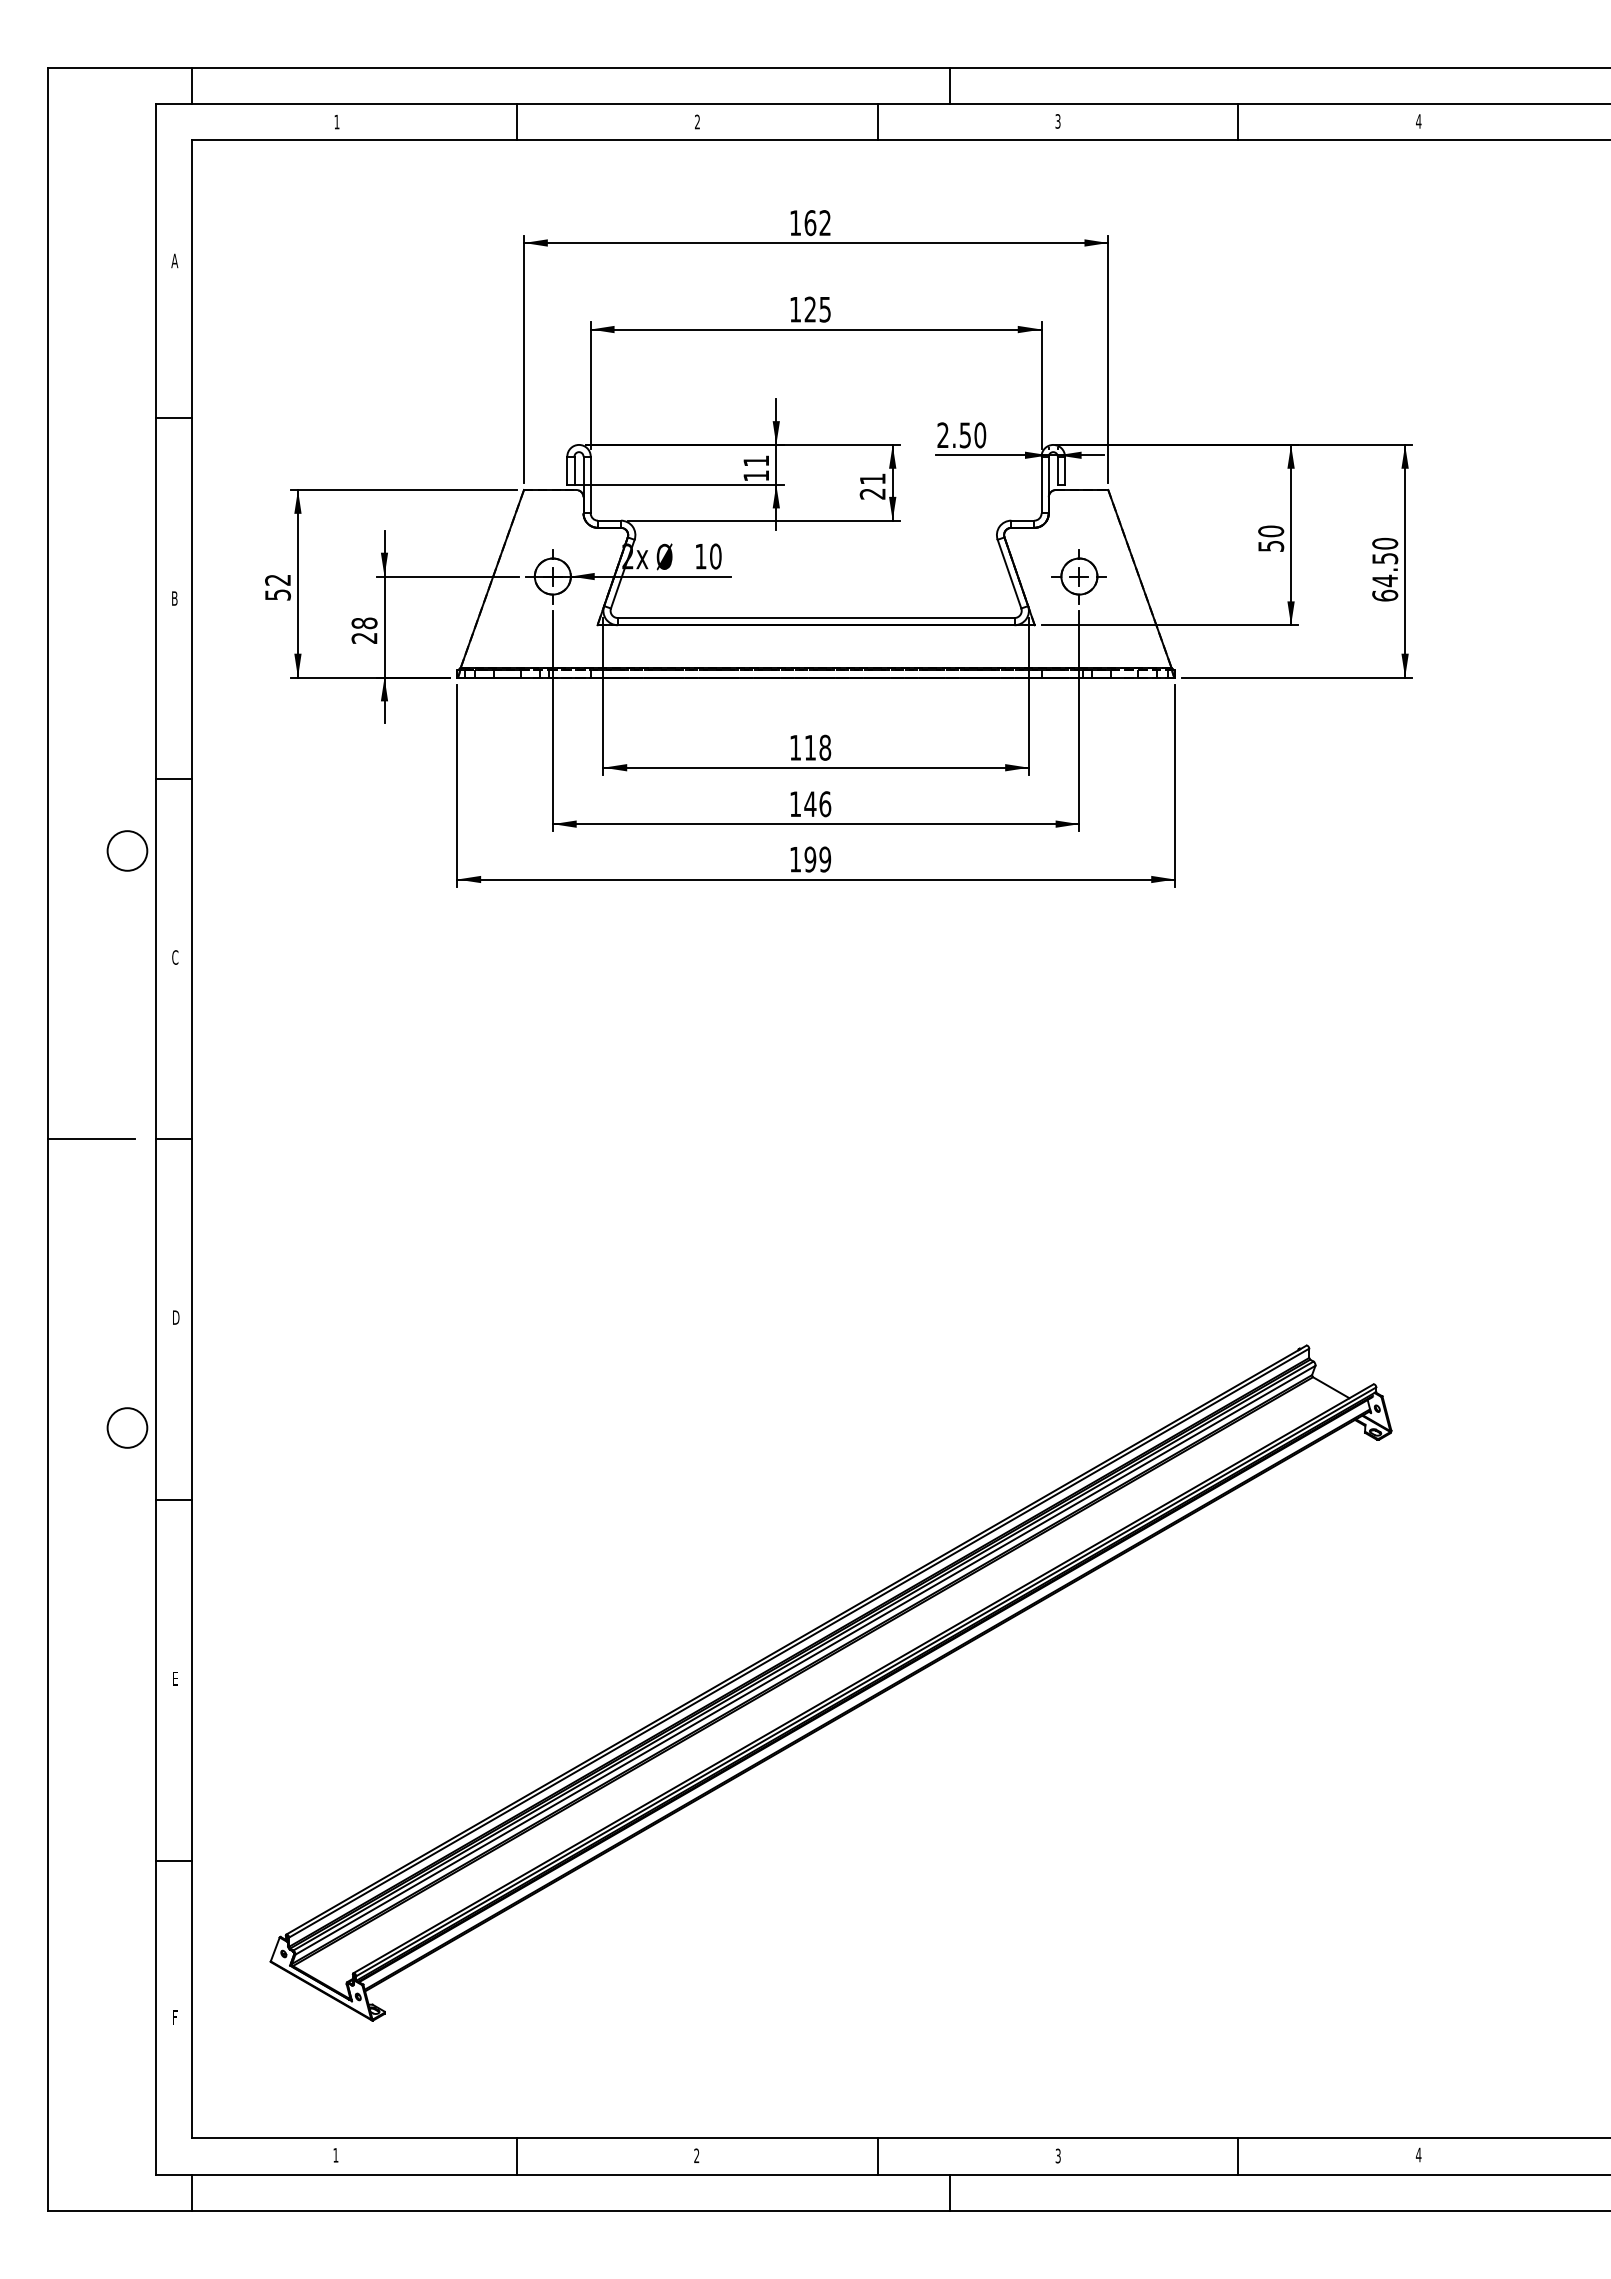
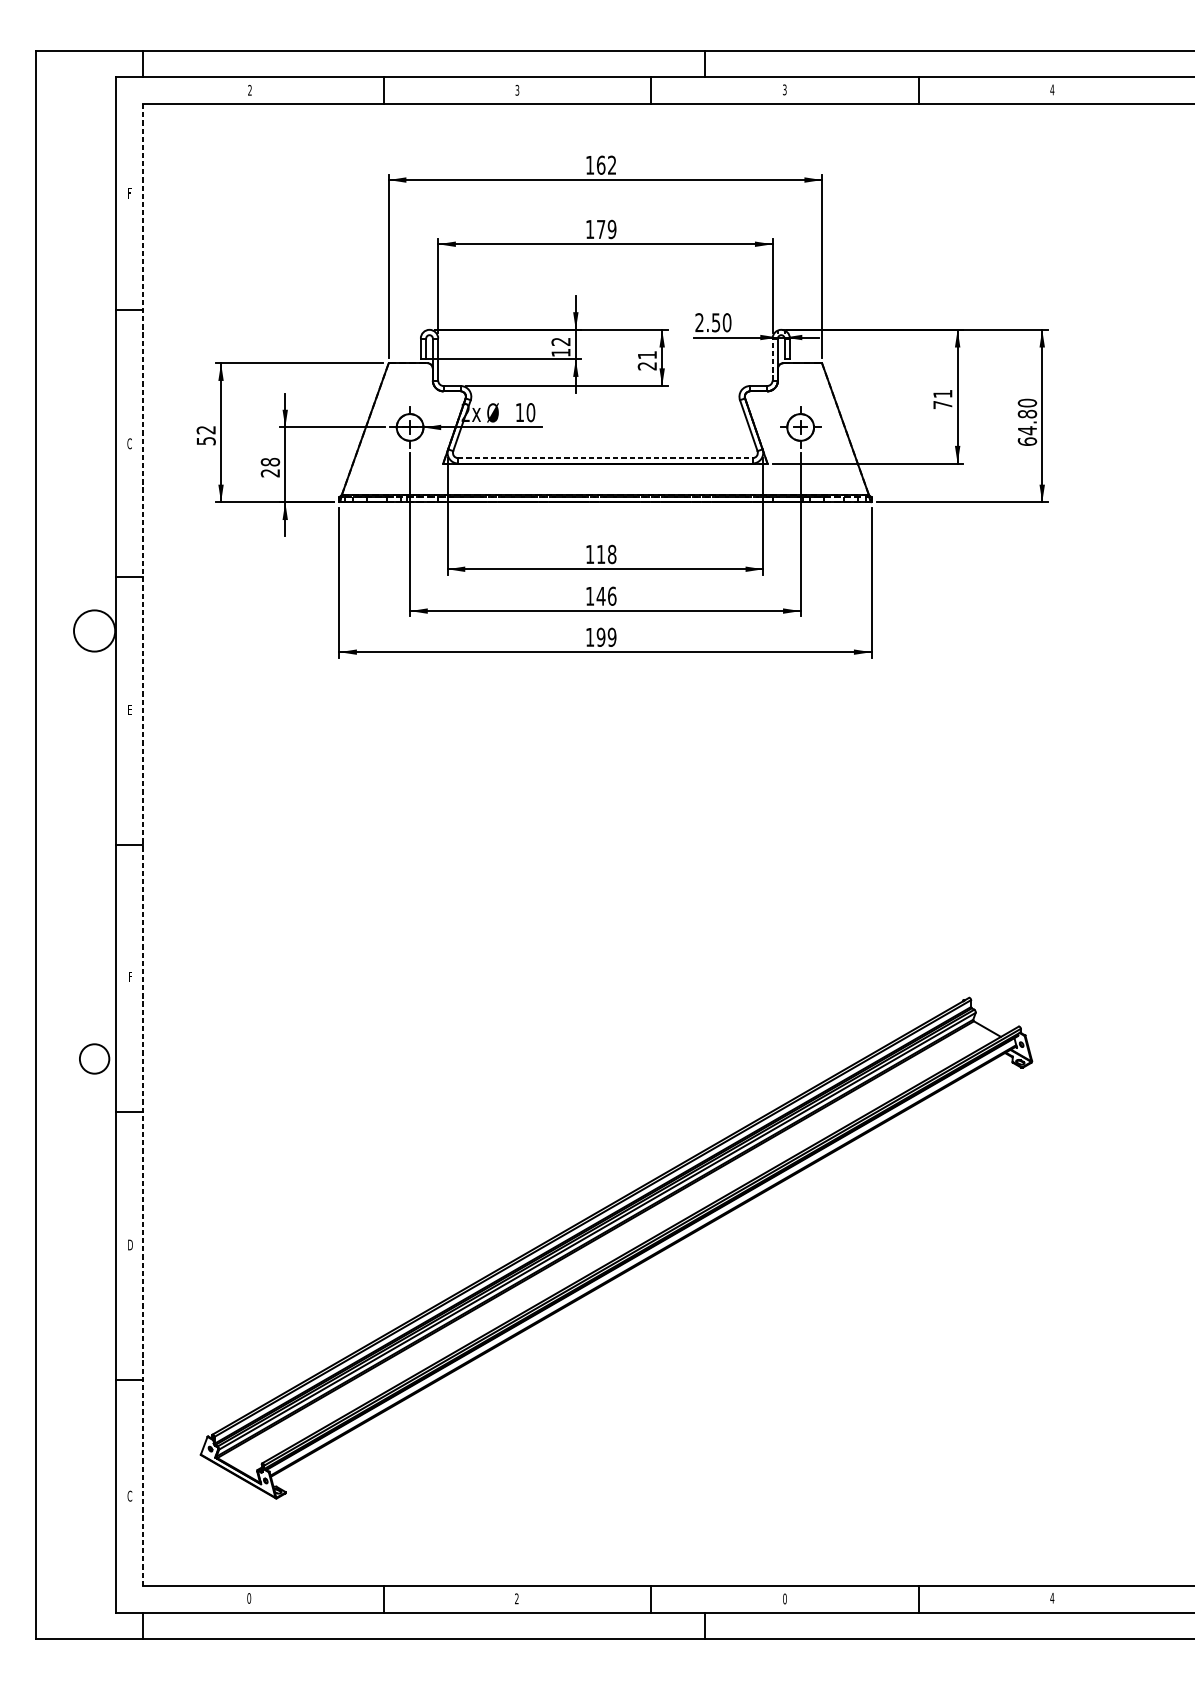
text: (336, 121) -> (249, 89), 1 -> 2
text: (697, 122) -> (517, 90), 2 -> 3
text: (174, 260) -> (129, 193), A -> F
text: (817, 309) -> (606, 229), 125 -> 179
text: (755, 460) -> (560, 341), 11 -> 12
line: (1041, 484) -> (772, 359), solid -> dashed
text: (1271, 538) -> (943, 399), 50 -> 71
text: (1385, 558) -> (1027, 414), 64.50 -> 64.80
text: (174, 598) -> (129, 443), B -> C
line: (816, 618) -> (605, 458), solid -> dashed
circle: (127, 850) -> (94, 630), size x1.4
text: (175, 957) -> (130, 710), C -> E
line: (91, 1139) -> (67, 845), removed
line: (192, 1139) -> (142, 845), solid -> dashed
text: (176, 1317) -> (130, 977), D -> F
text: (175, 1678) -> (130, 1244), E -> D
text: (174, 2017) -> (129, 1496), F -> C
text: (335, 2155) -> (248, 1598), 1 -> 0
text: (1057, 2155) -> (784, 1598), 3 -> 0

